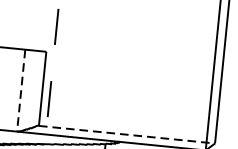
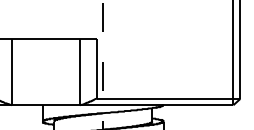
line: (20, 91) -> (79, 72), dashed -> solid
line: (126, 134) -> (168, 98), dashed -> solid

